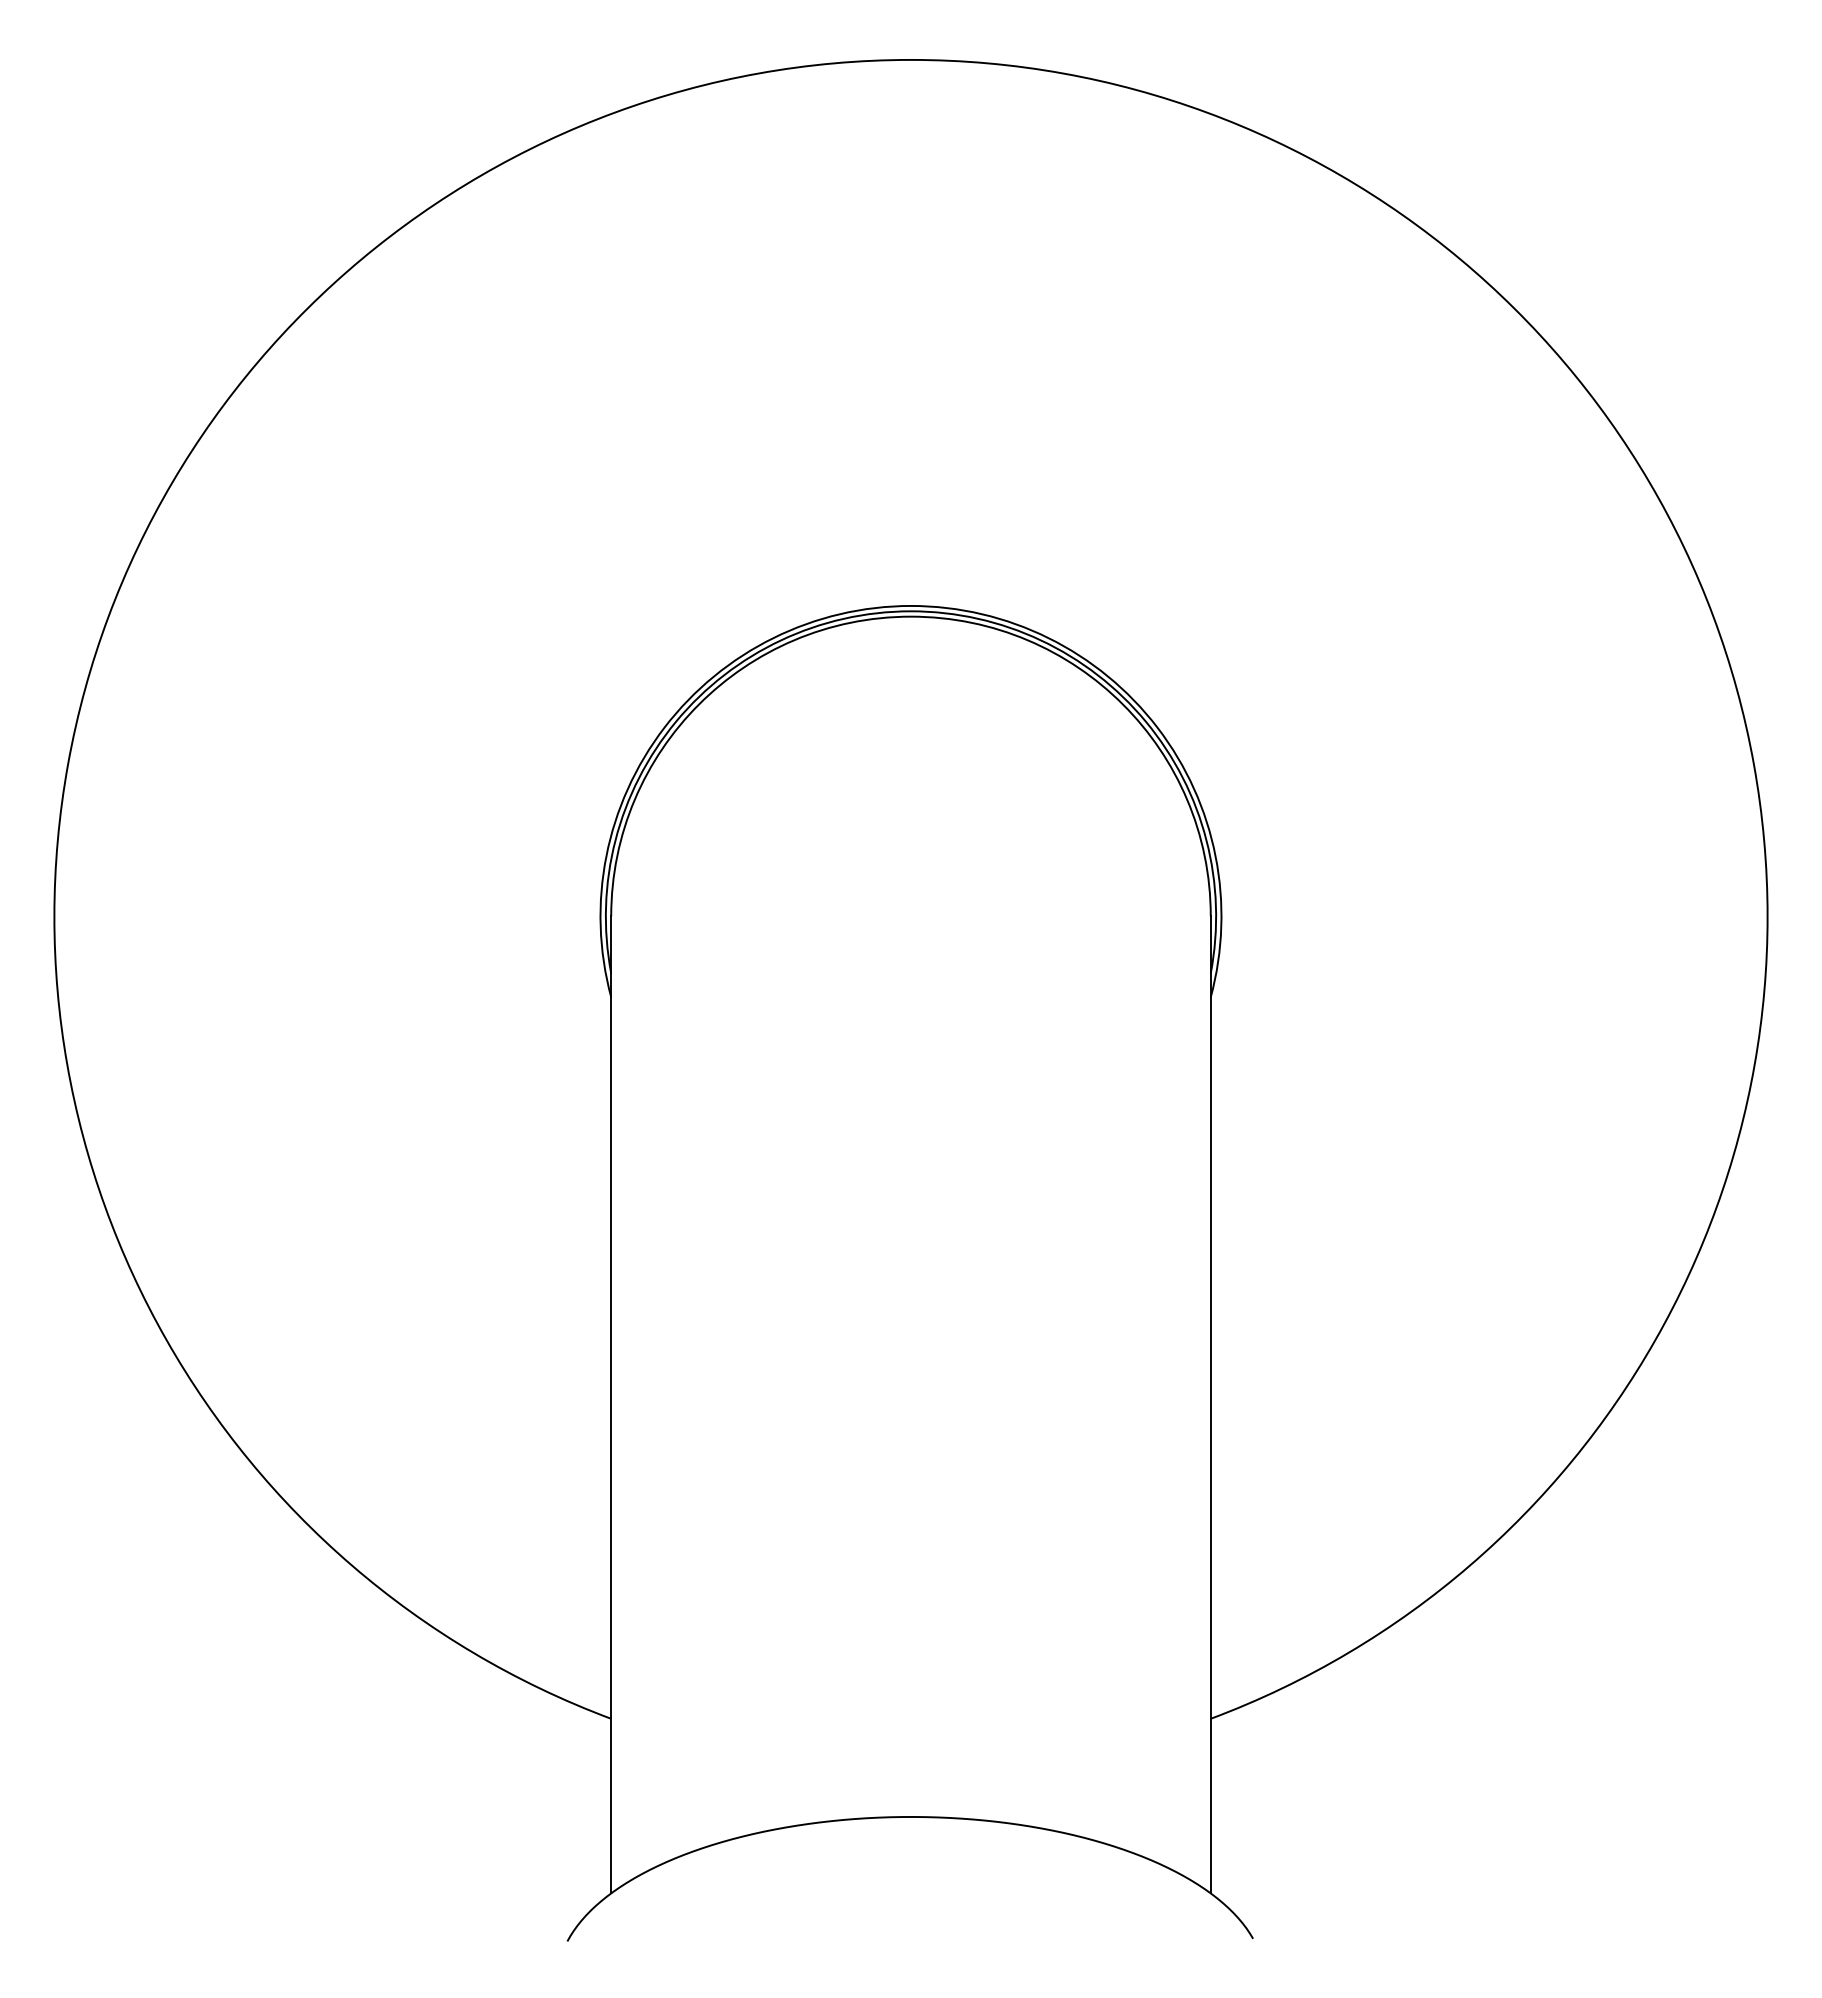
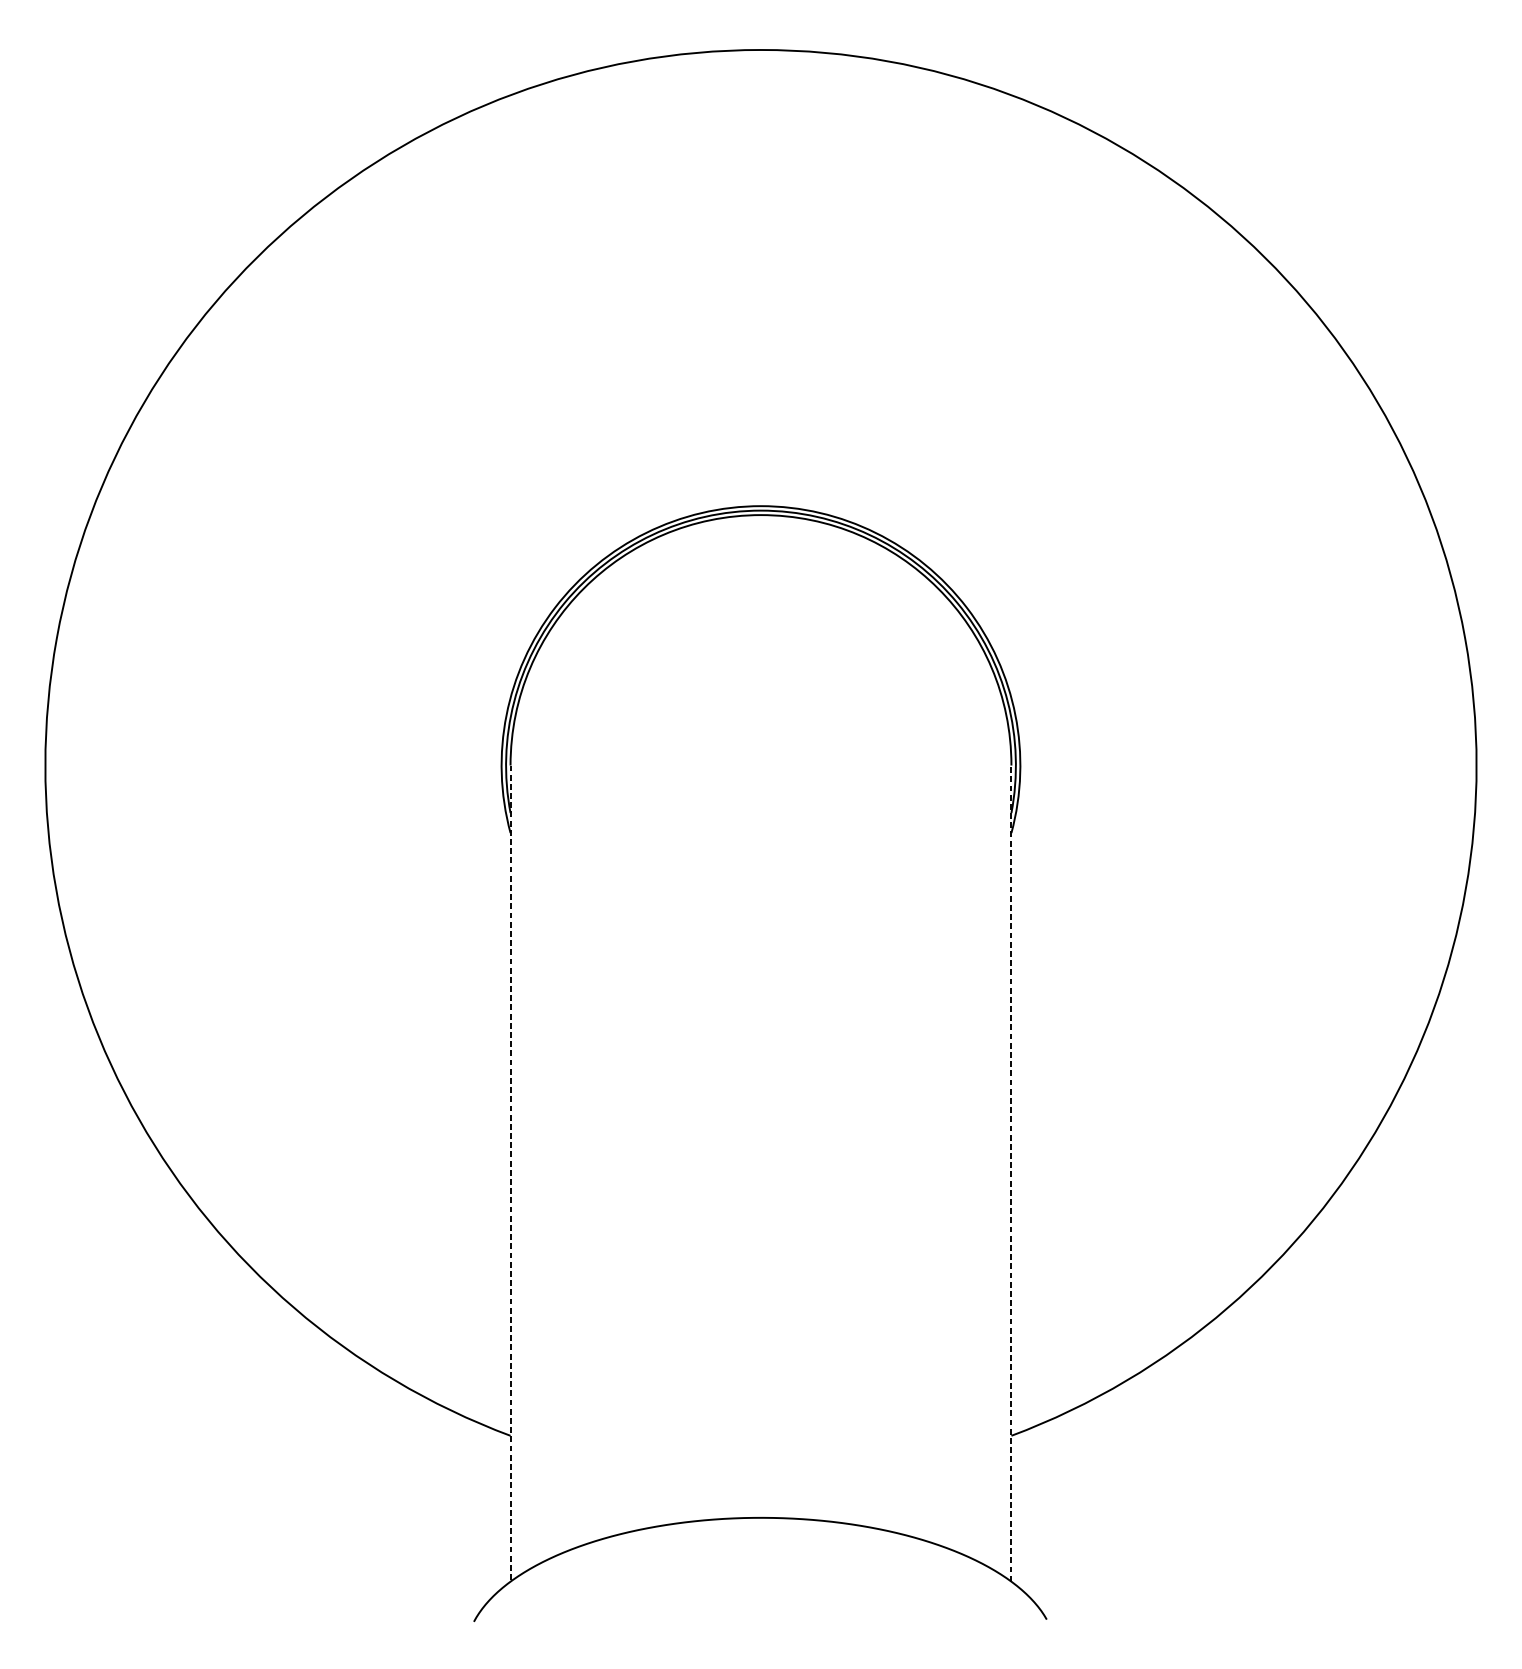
line: (1210, 1404) -> (1011, 1173), solid -> dashed
line: (611, 1405) -> (510, 1174), solid -> dashed

